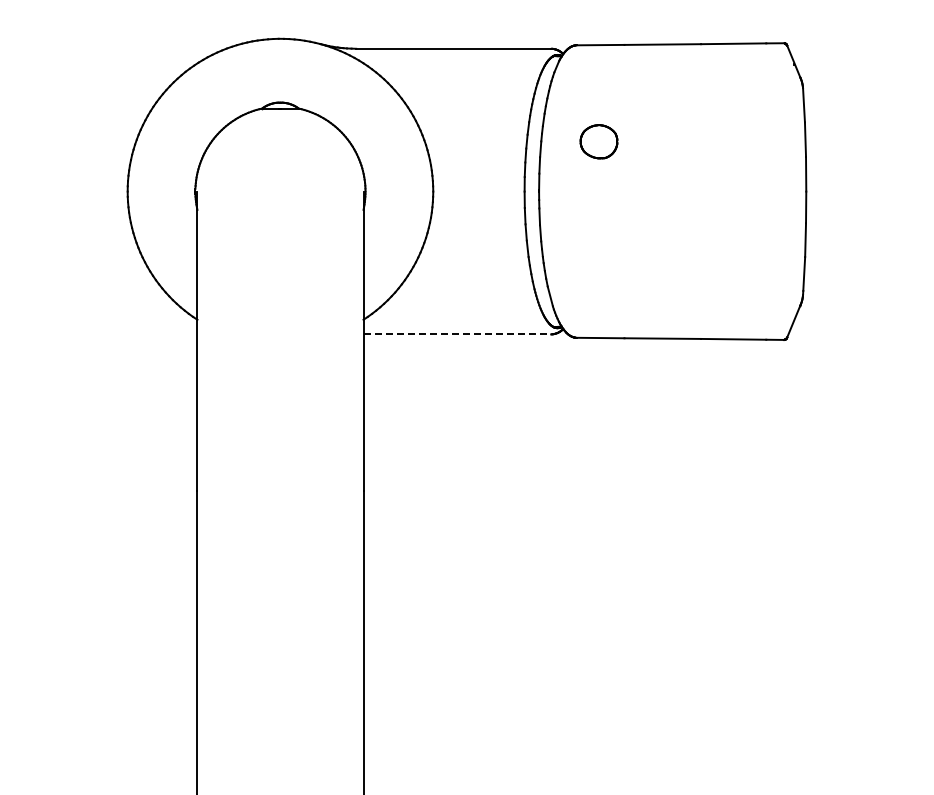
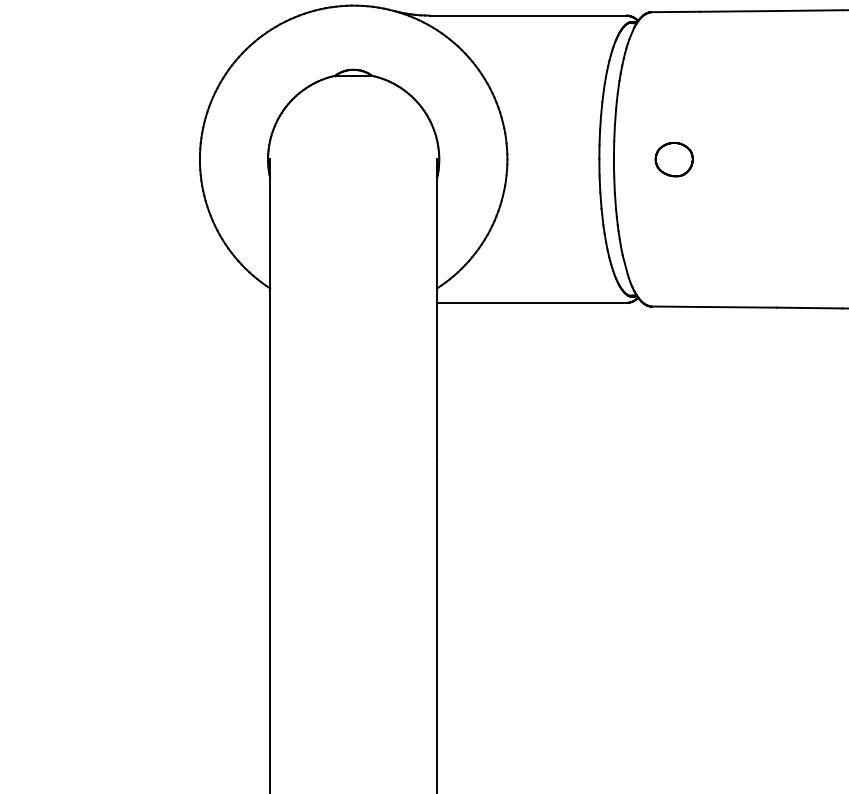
part: (598, 141) -> (673, 159), moved
line: (457, 334) -> (531, 303), dashed -> solid

